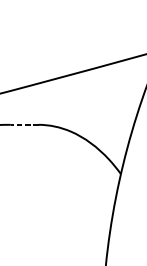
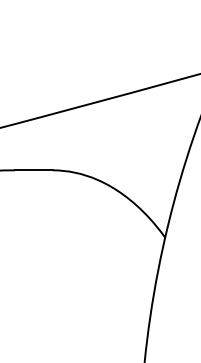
line: (24, 124) -> (33, 170), dashed -> solid

